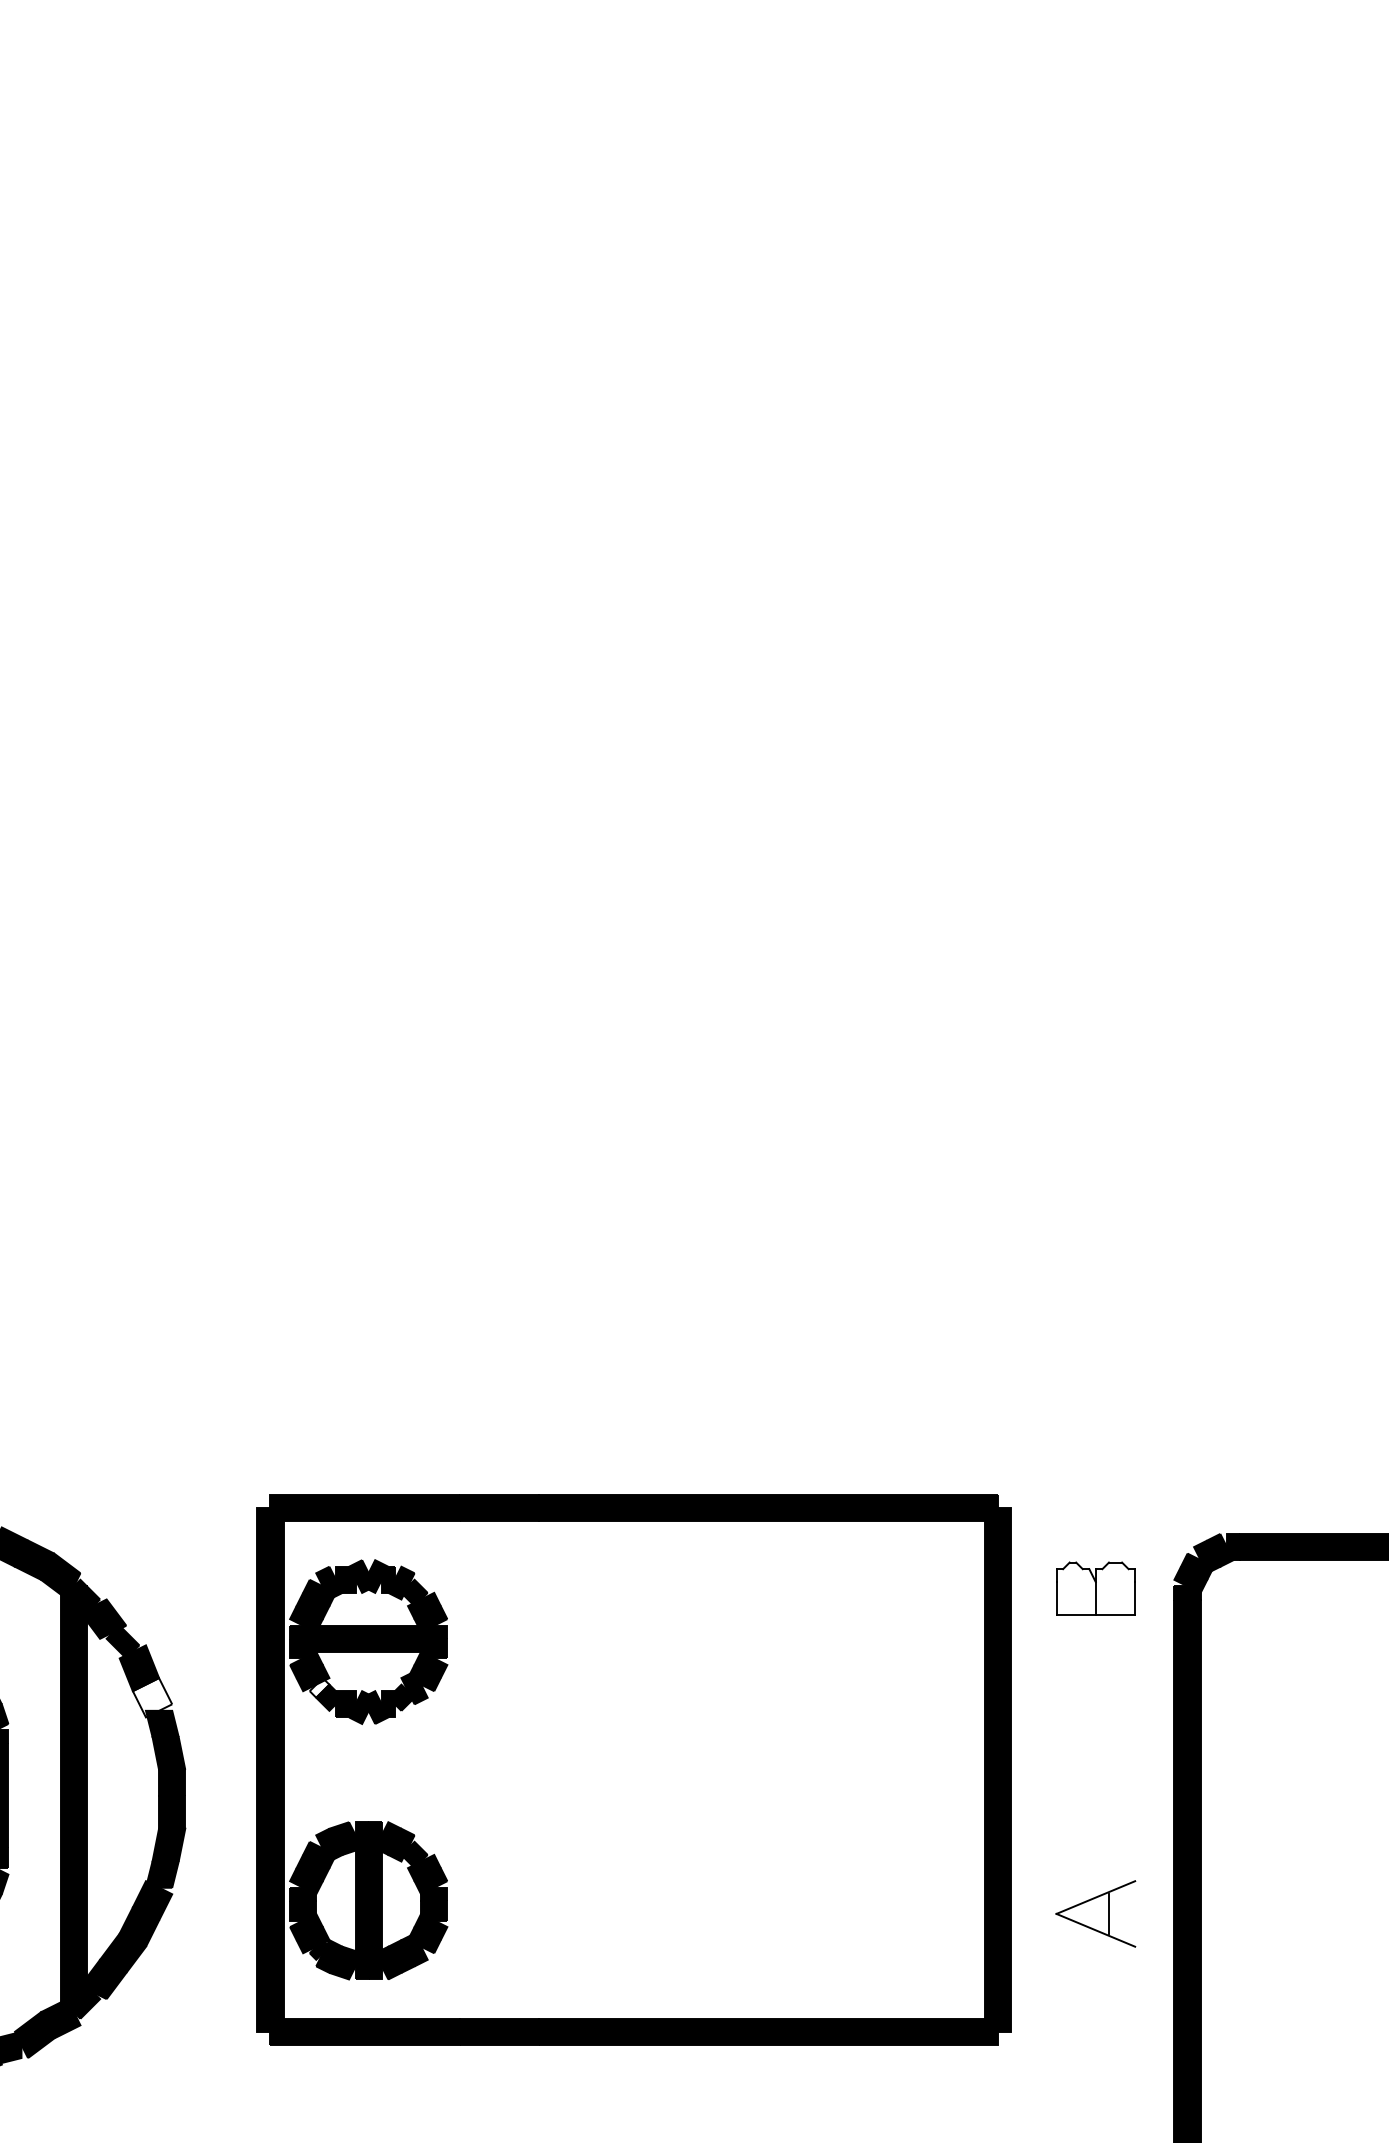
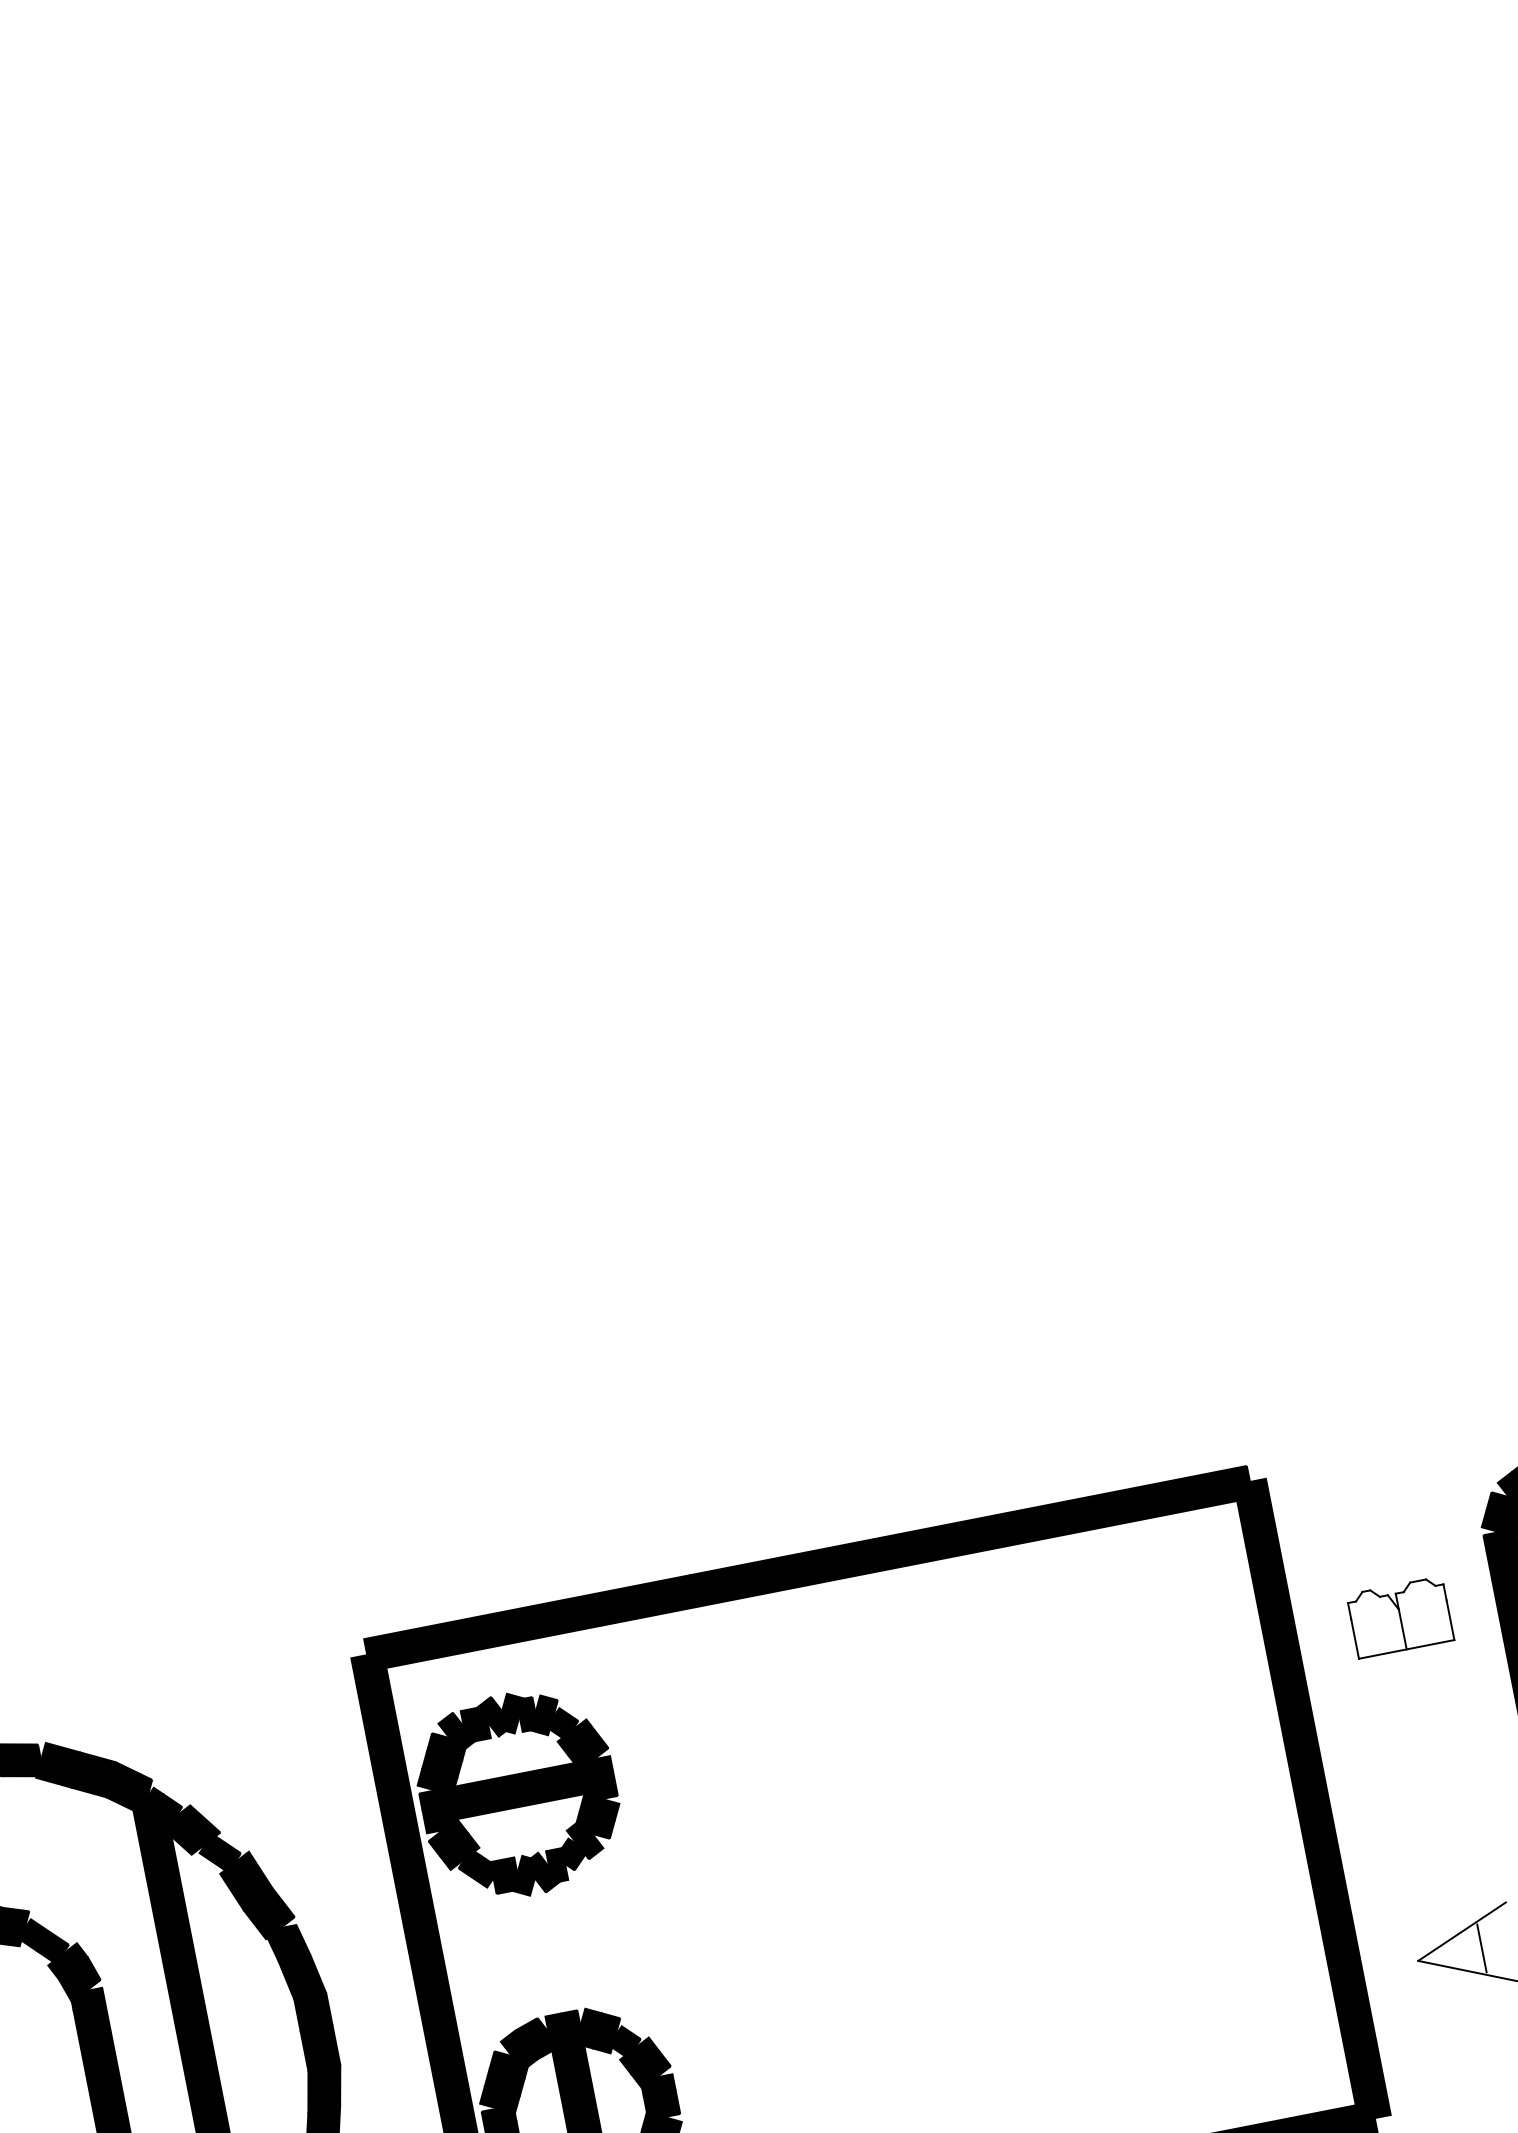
part: (1095, 1588) -> (1399, 1617), moved
fill: (319, 1687) -> (469, 1861), added
fill: (152, 1697) -> (269, 1913), added

